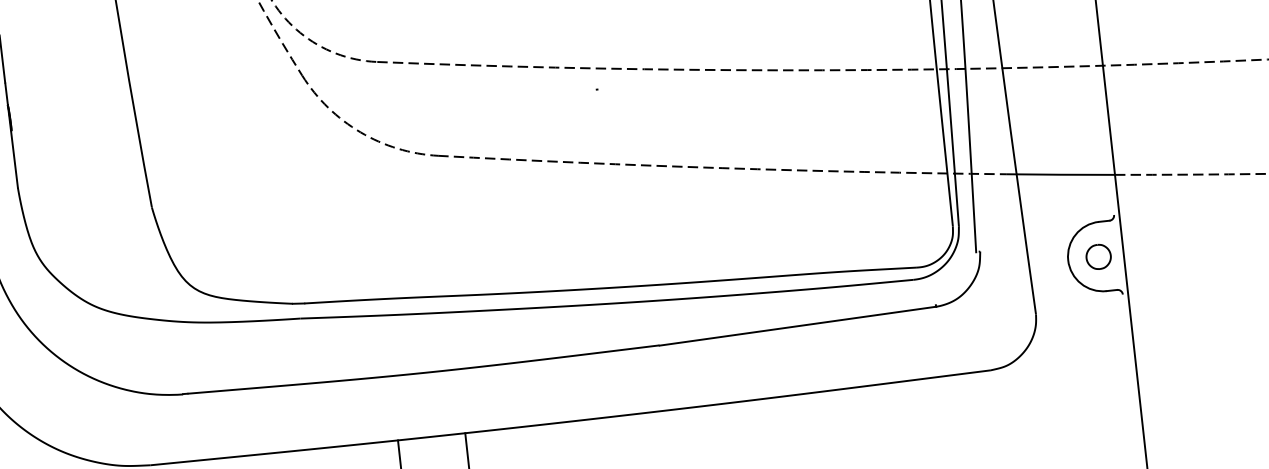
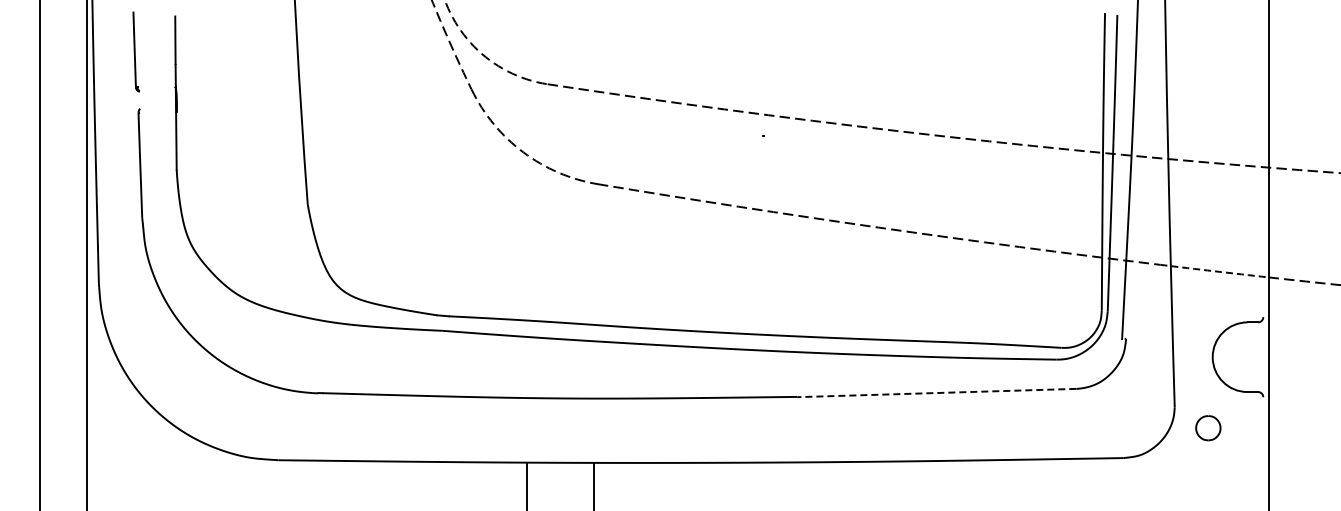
arc: (1060, 174) -> (1214, 271), solid -> dashed
part: (1098, 257) -> (1208, 428), moved
line: (797, 326) -> (936, 393), solid -> dashed

